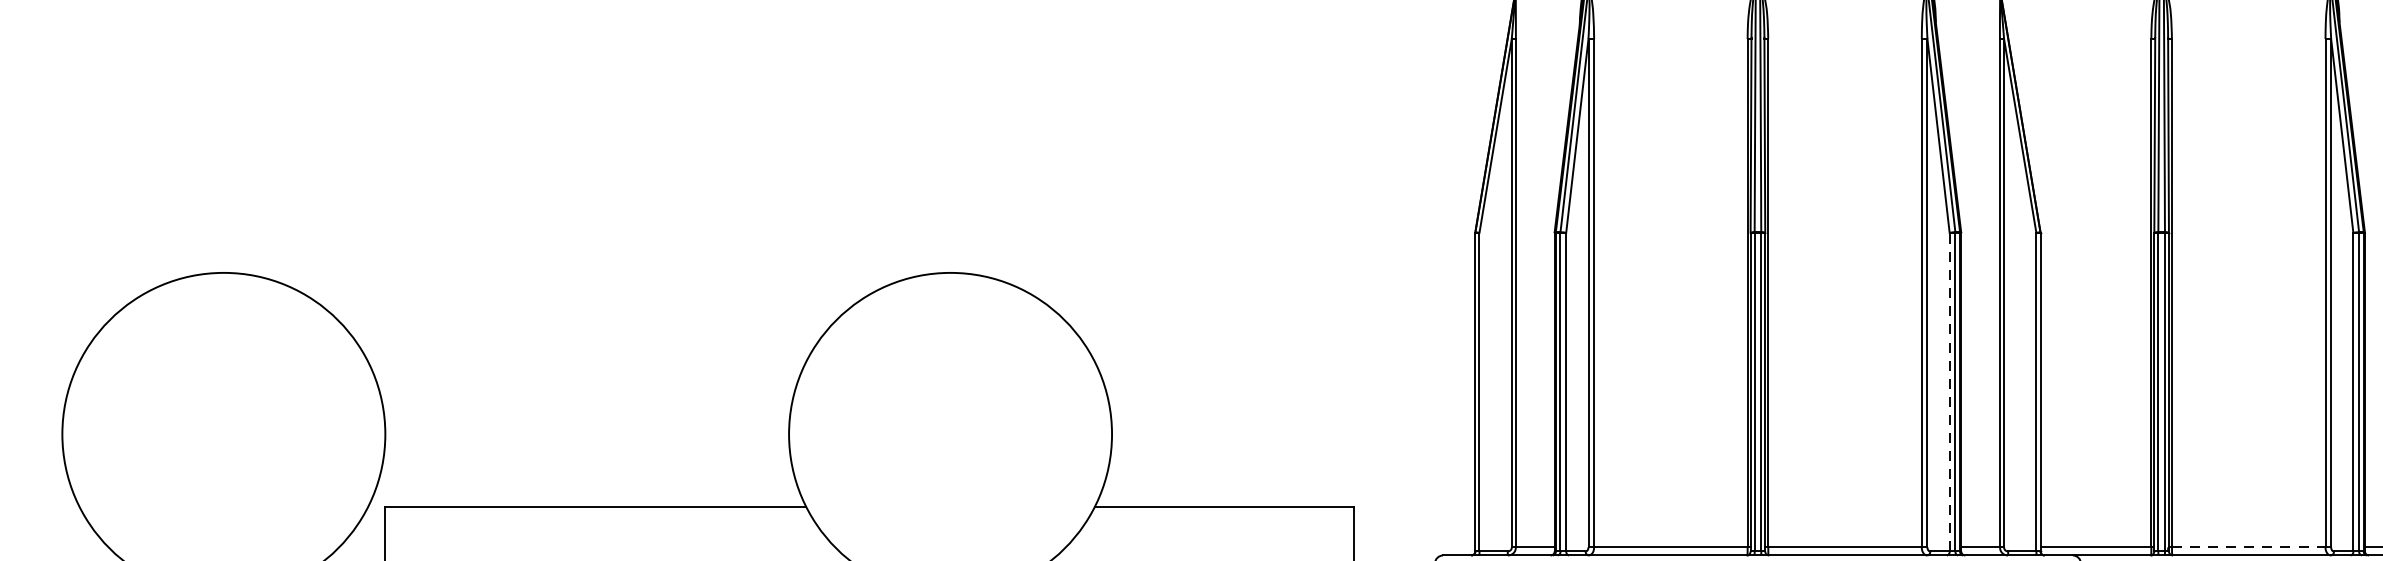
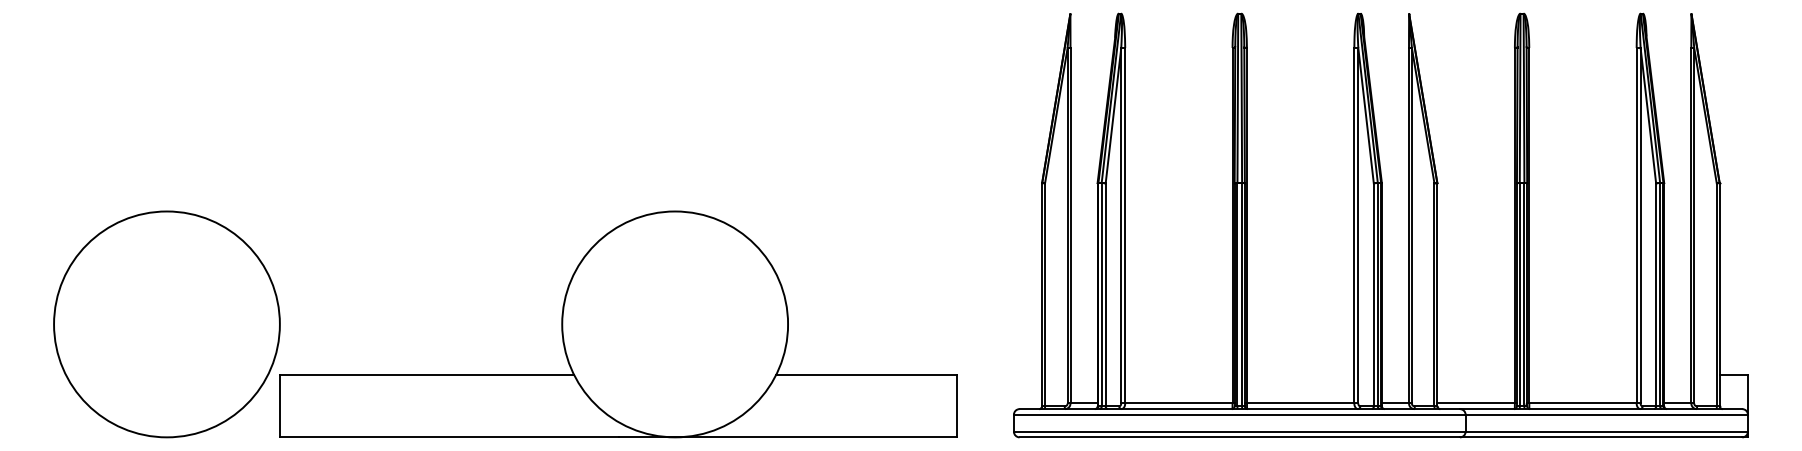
line: (1949, 391) -> (1373, 294), dashed -> solid
line: (2248, 547) -> (1582, 403), dashed -> solid

